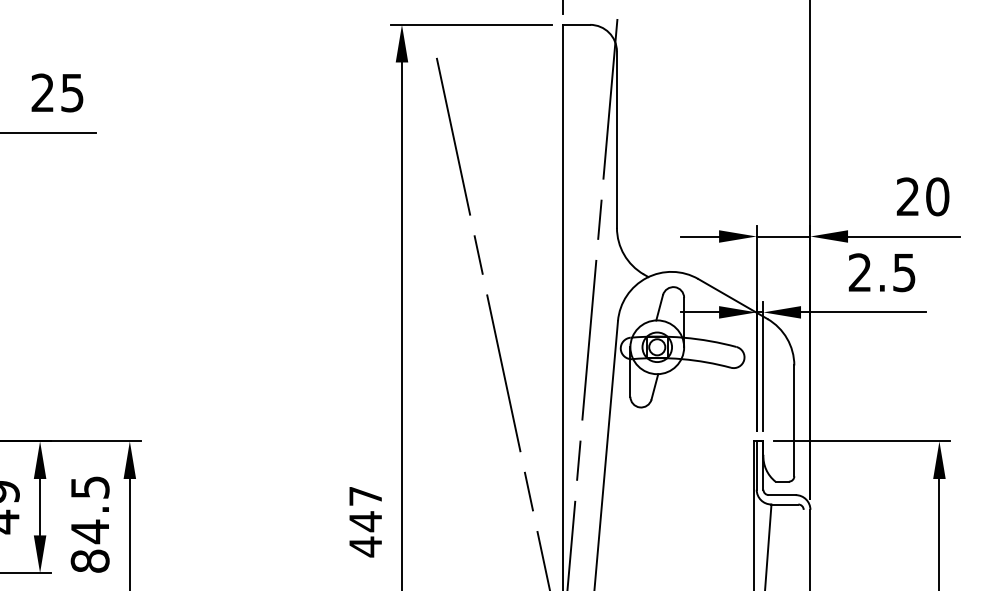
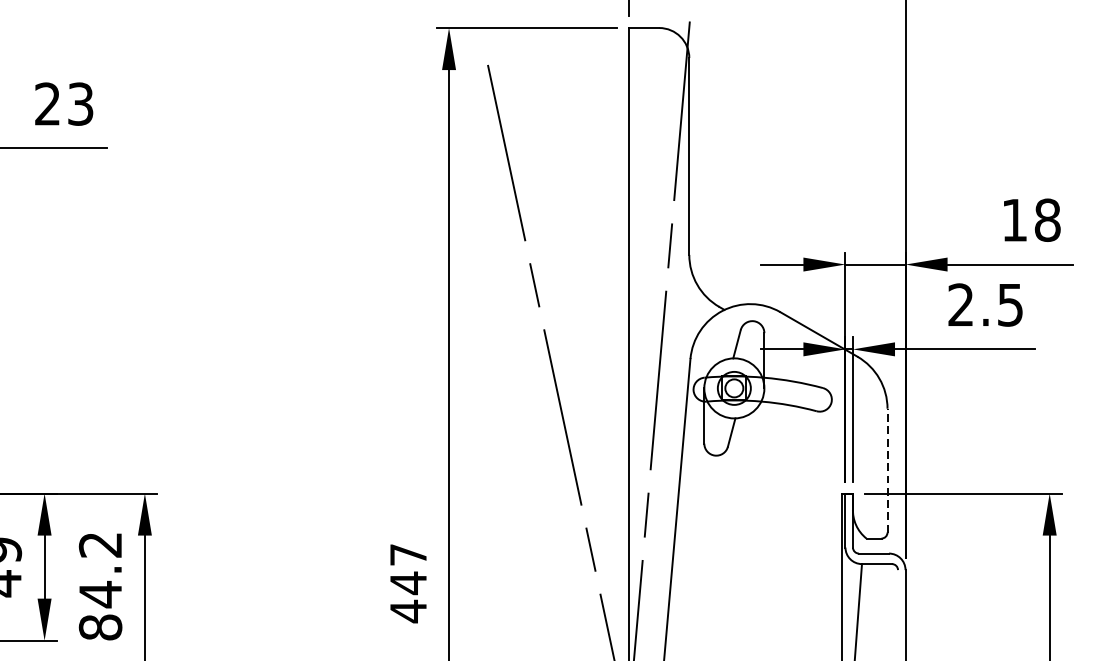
text: (72, 92) -> (80, 103), 25 -> 23
text: (922, 196) -> (1030, 219), 20 -> 18
line: (794, 420) -> (887, 470), solid -> dashed
text: (89, 487) -> (99, 545), 84.5 -> 84.2

